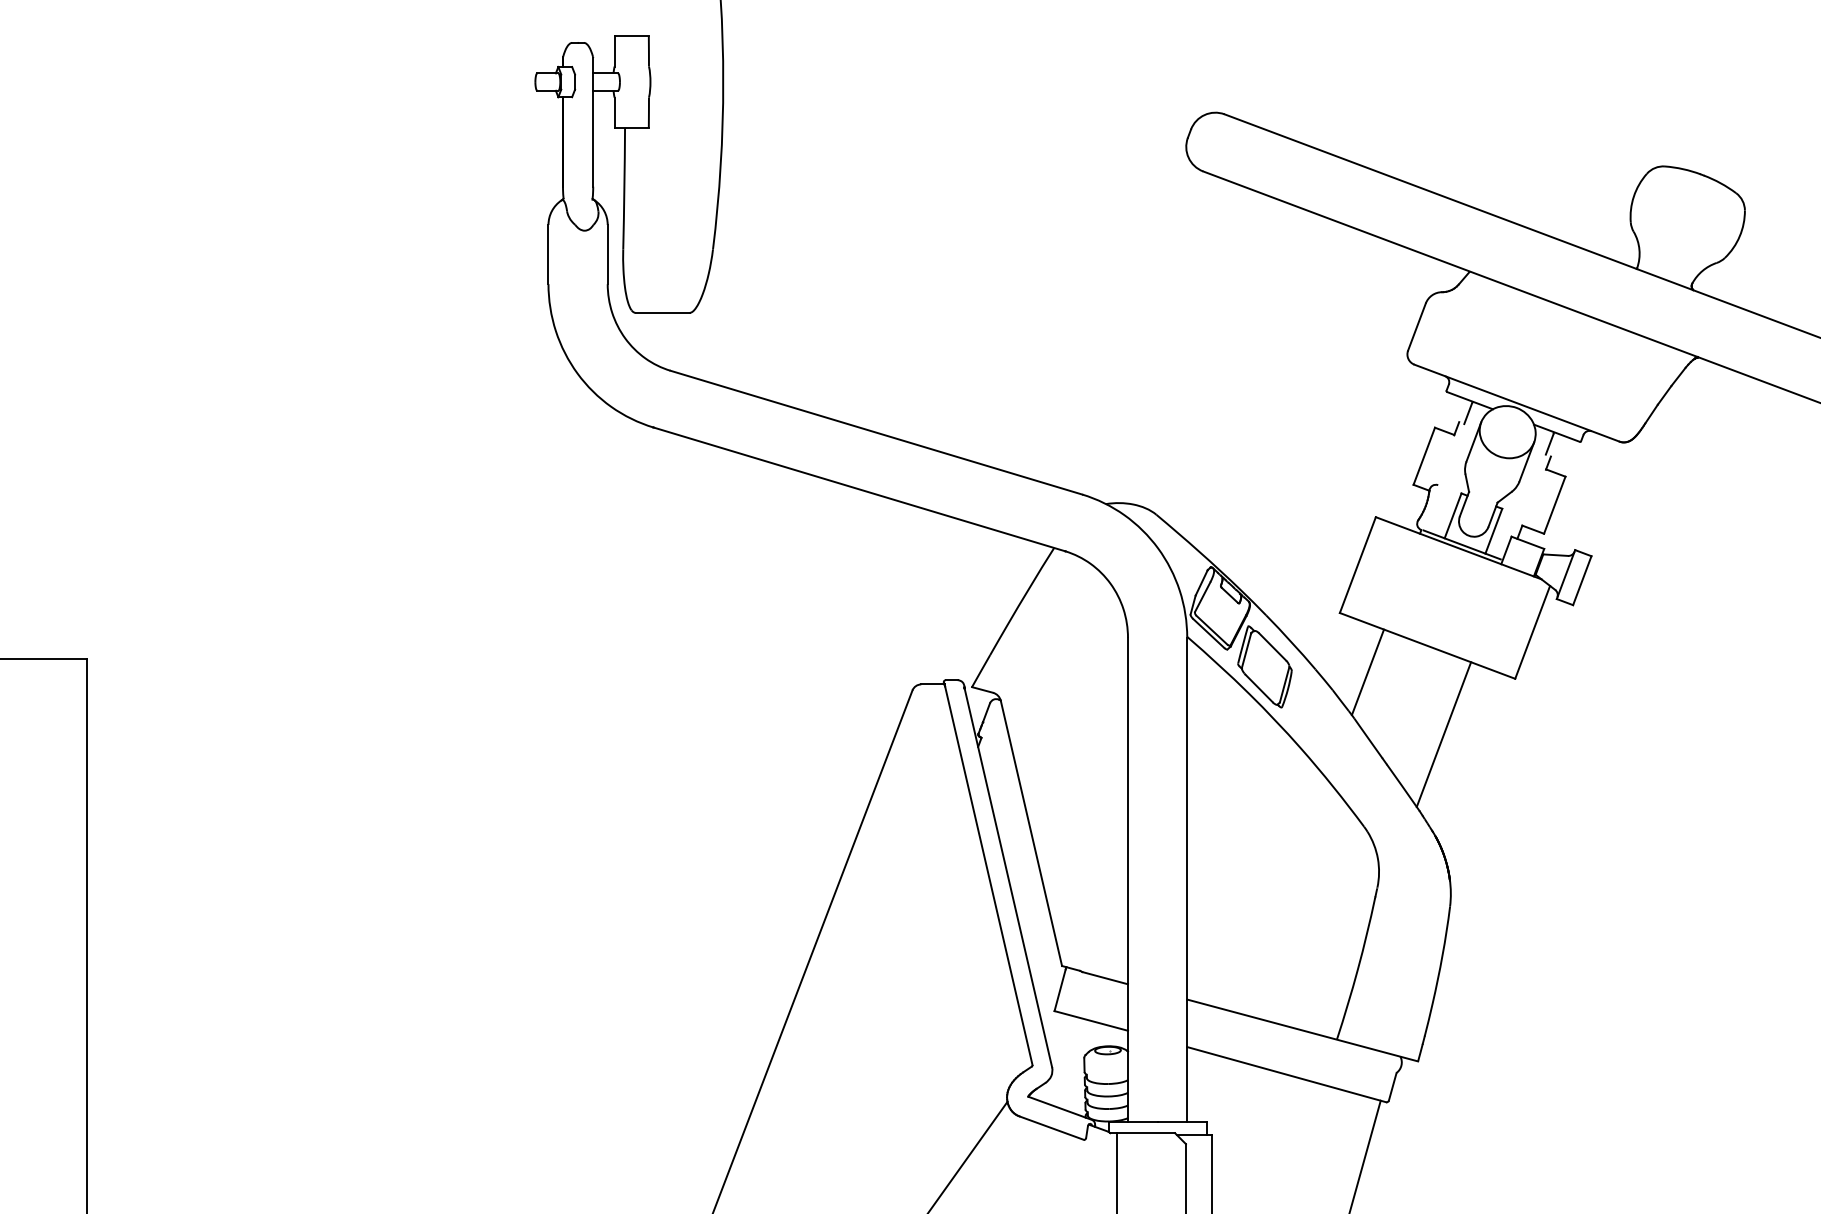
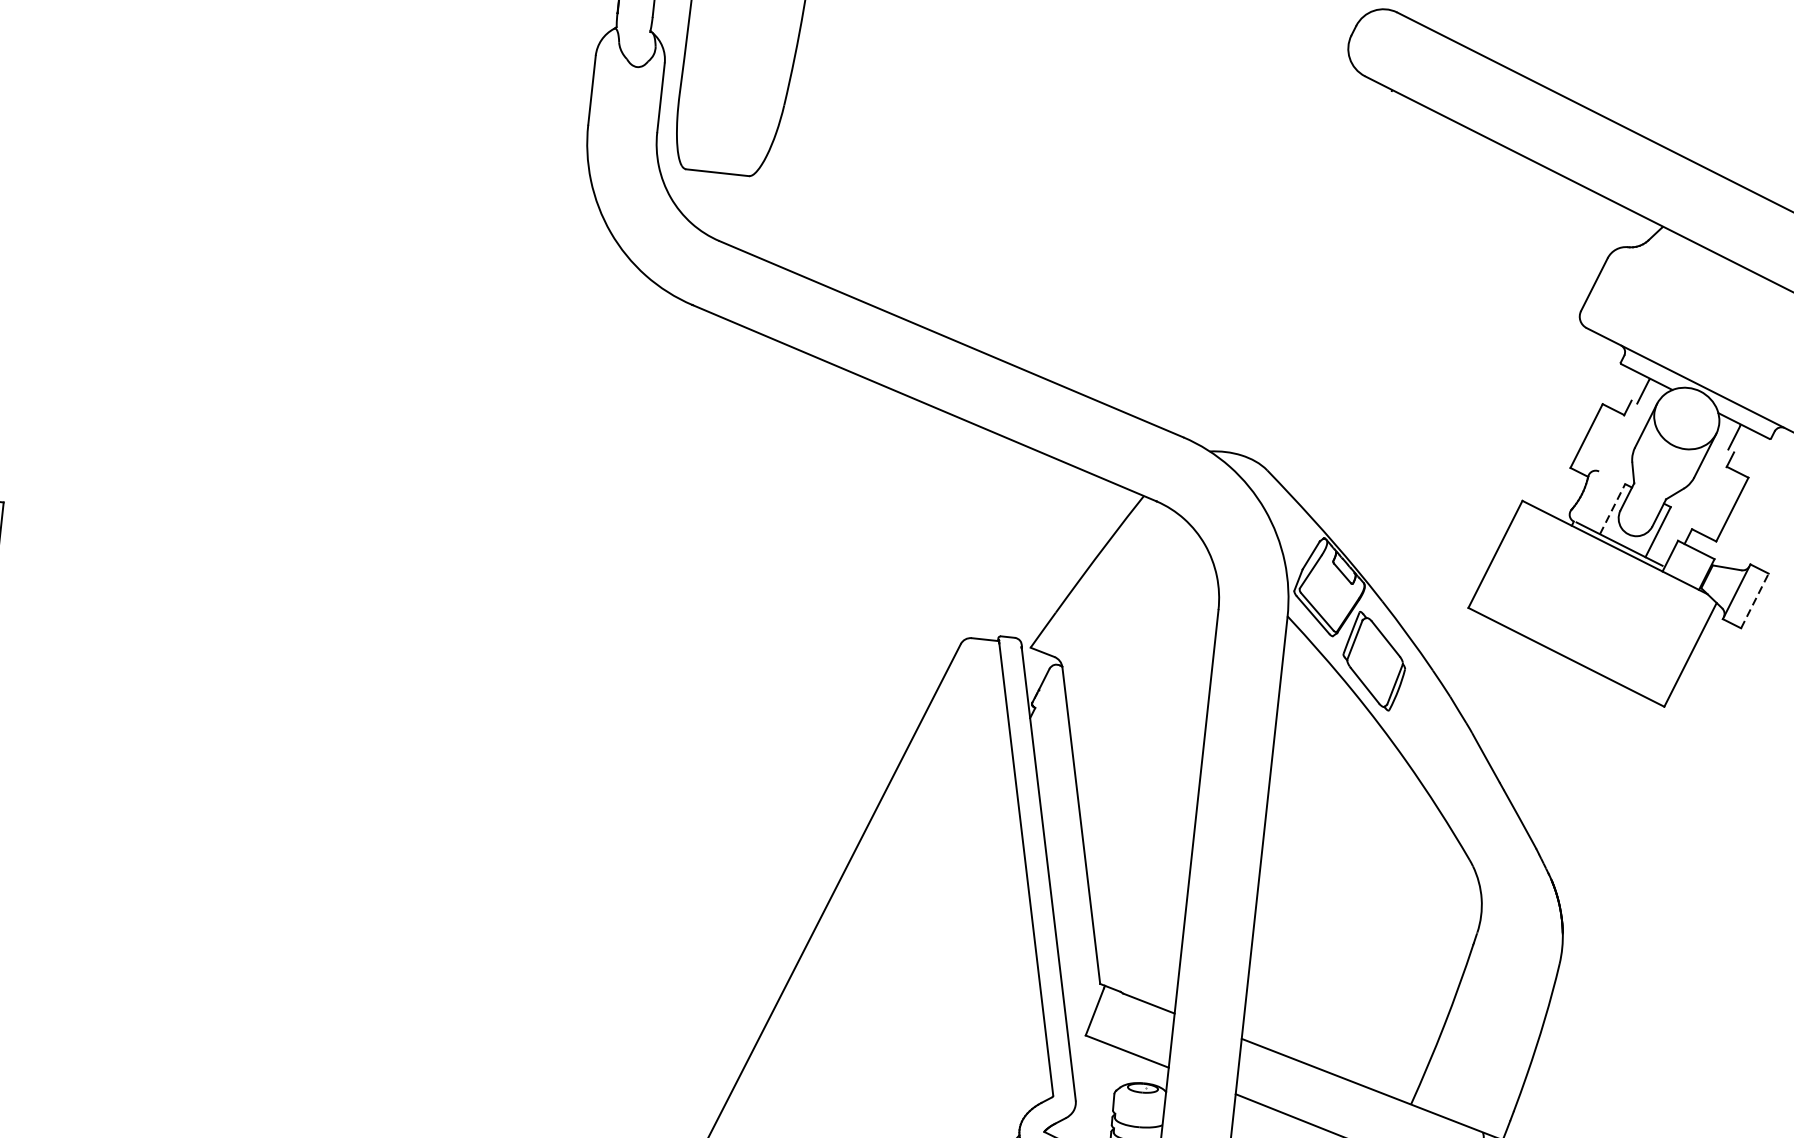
line: (1453, 515) -> (1613, 508), solid -> dashed
line: (1582, 580) -> (1755, 600), solid -> dashed
line: (1367, 672) -> (1493, 680), removed
line: (1443, 734) -> (1573, 762), removed

